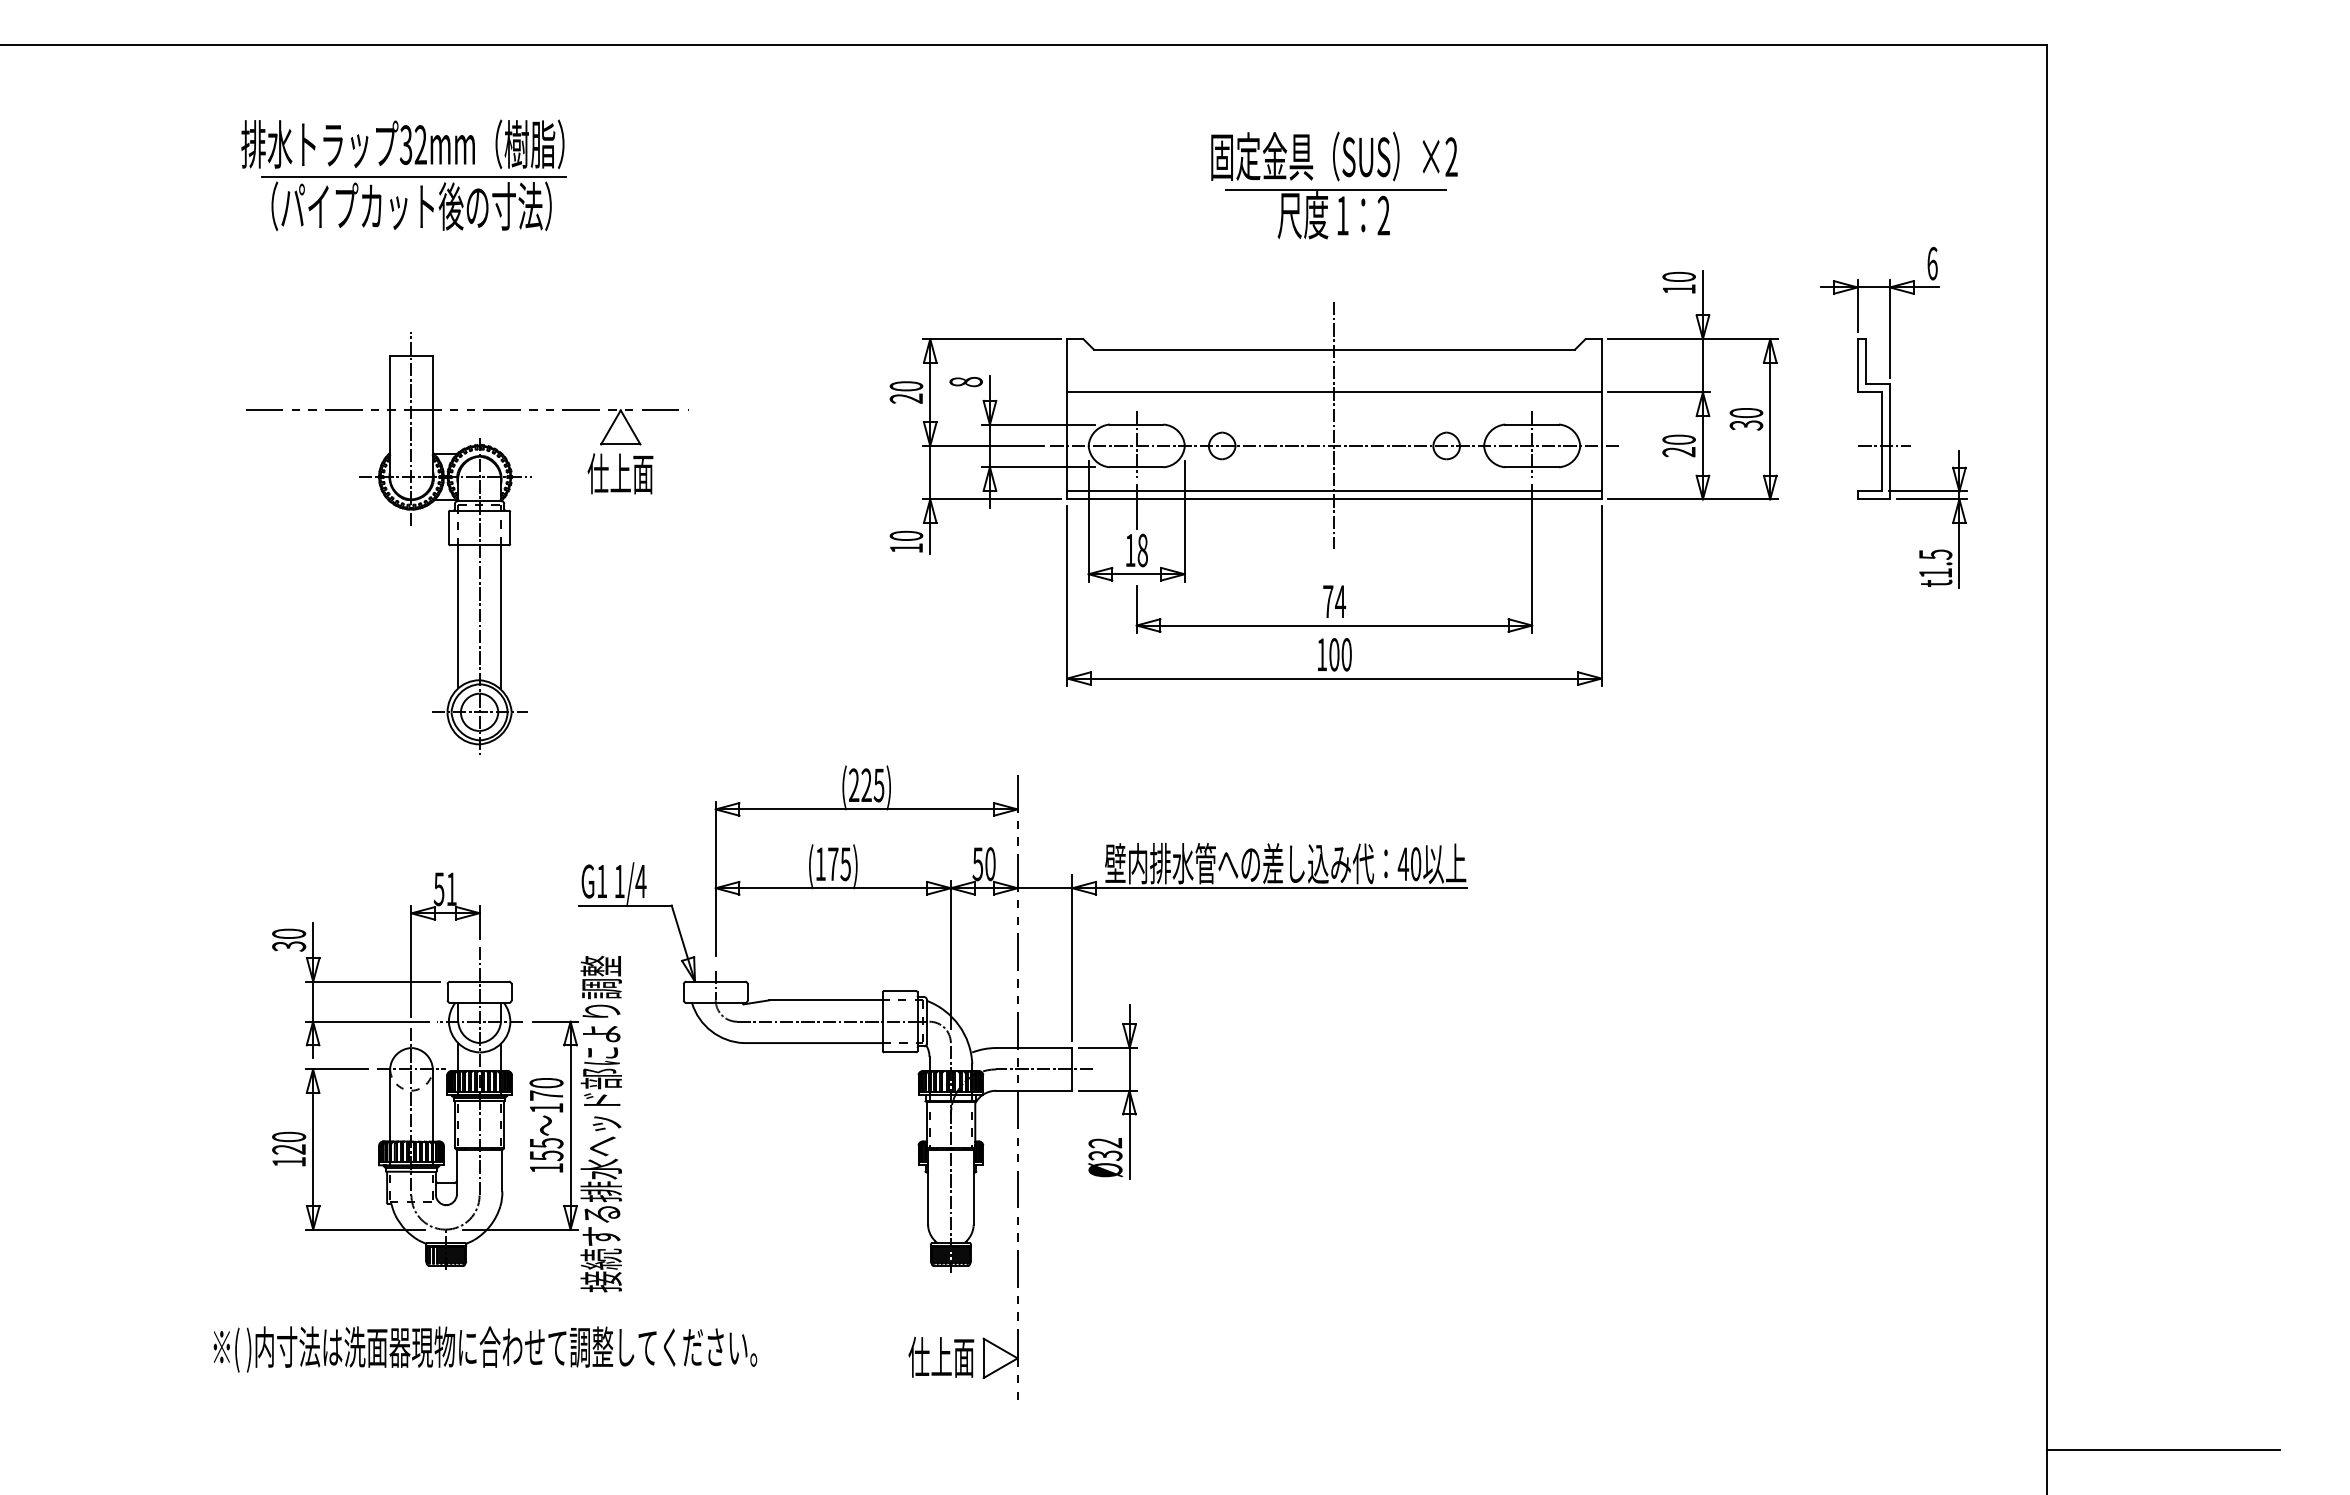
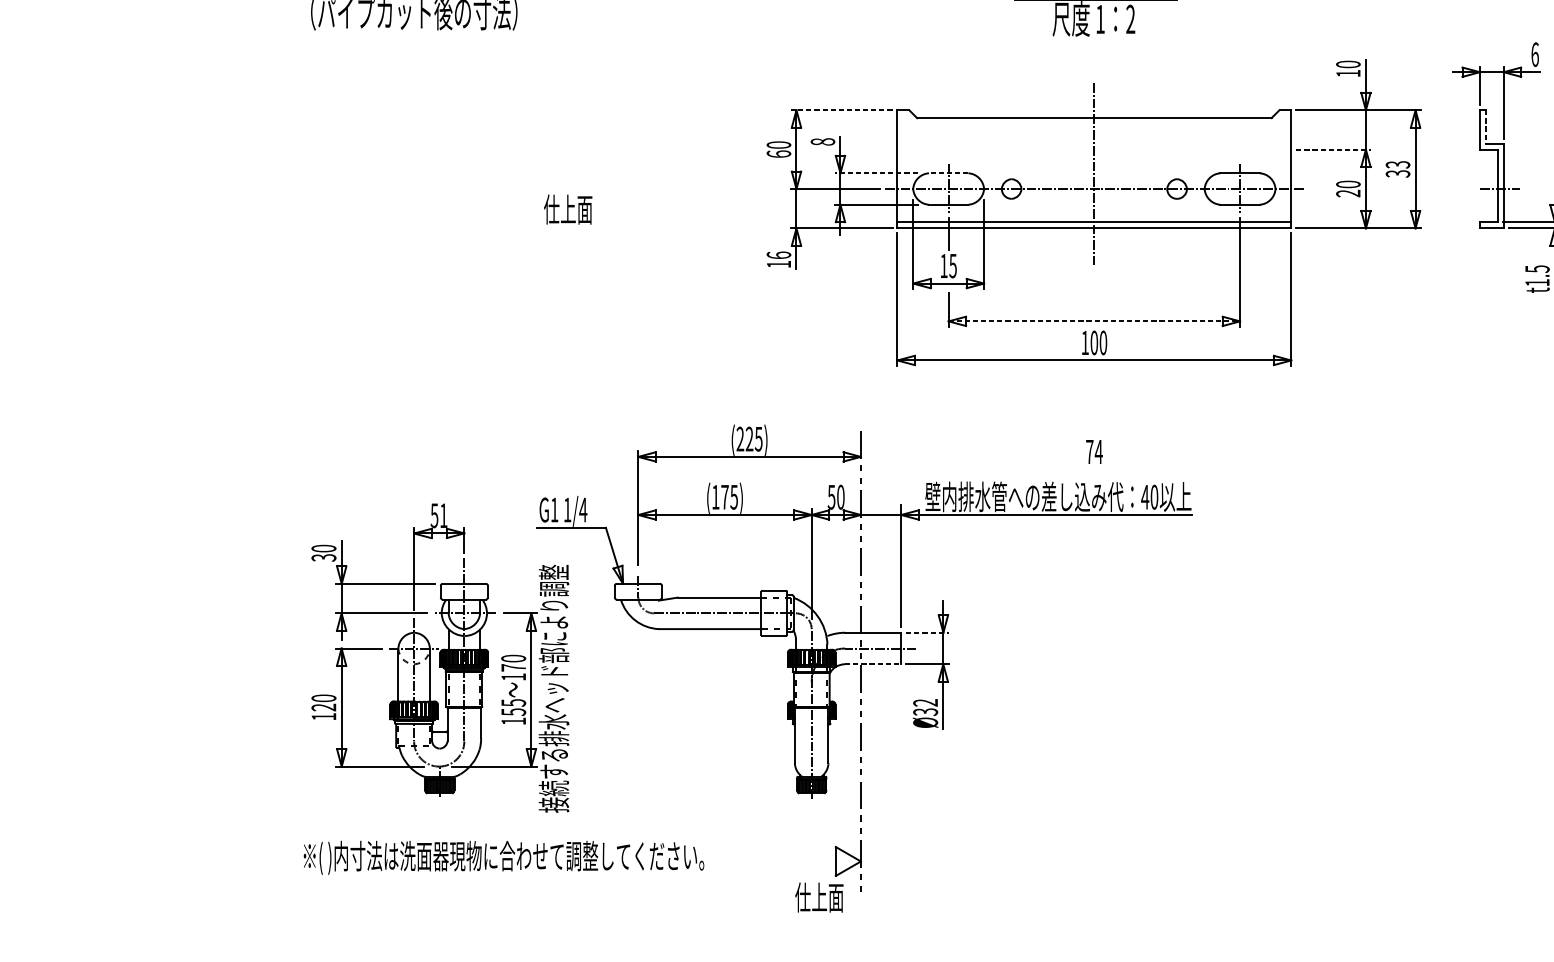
line: (991, 339) -> (841, 110), solid -> dashed
line: (1865, 361) -> (1485, 126), solid -> dashed
line: (1334, 392) -> (1094, 149), removed
line: (1659, 392) -> (1333, 149), solid -> dashed
text: (906, 398) -> (778, 154), 20 -> 60
text: (1746, 413) -> (1398, 165), 30 -> 33
line: (1038, 424) -> (876, 173), solid -> dashed
line: (1136, 424) -> (948, 173), solid -> dashed
text: (906, 535) -> (778, 255), 10 -> 16
part: (467, 543) -> (455, 260), removed
text: (1142, 550) -> (952, 266), 18 -> 15
text: (1334, 601) -> (1094, 451), moved
line: (1334, 625) -> (1094, 321), solid -> dashed
line: (1108, 1048) -> (927, 633), solid -> dashed
line: (1034, 1090) -> (873, 664), solid -> dashed
text: (485, 1349) -> (504, 857), moved
text: (941, 1356) -> (819, 896), moved

